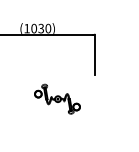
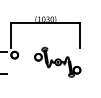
part: (56, 98) -> (57, 61), size x1.67

